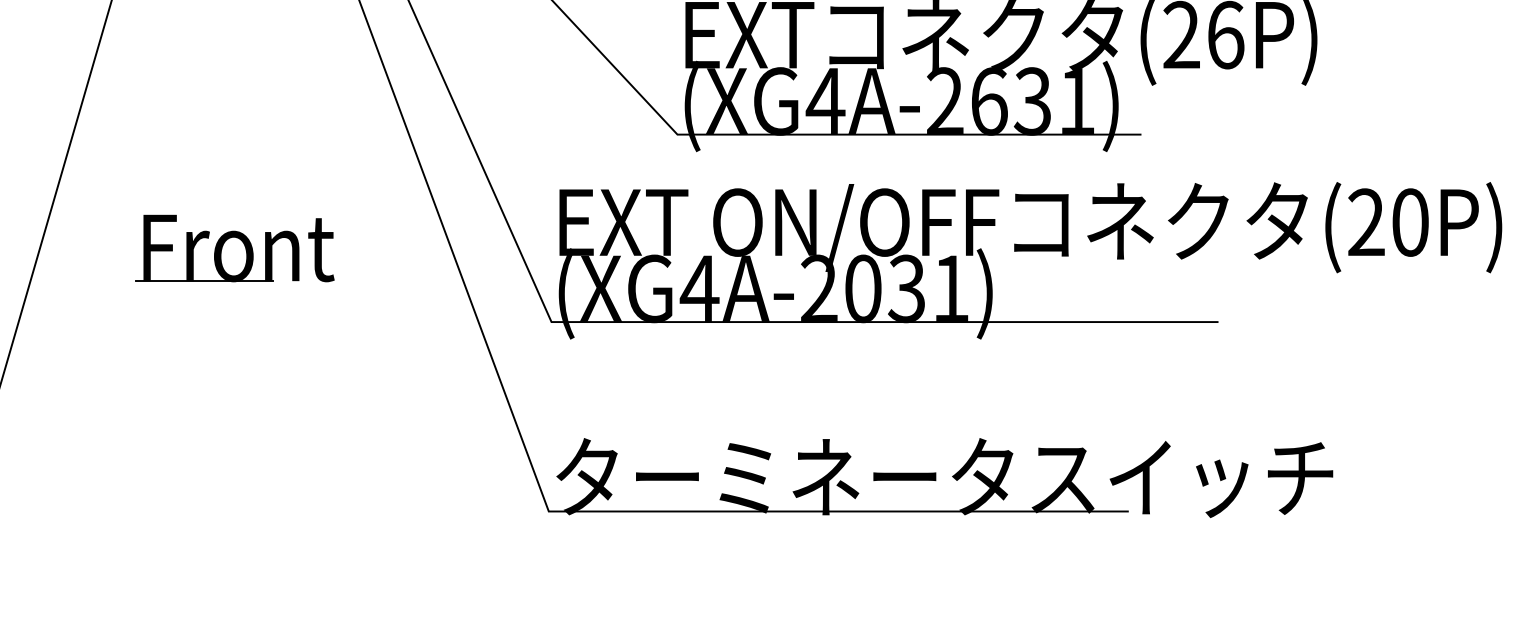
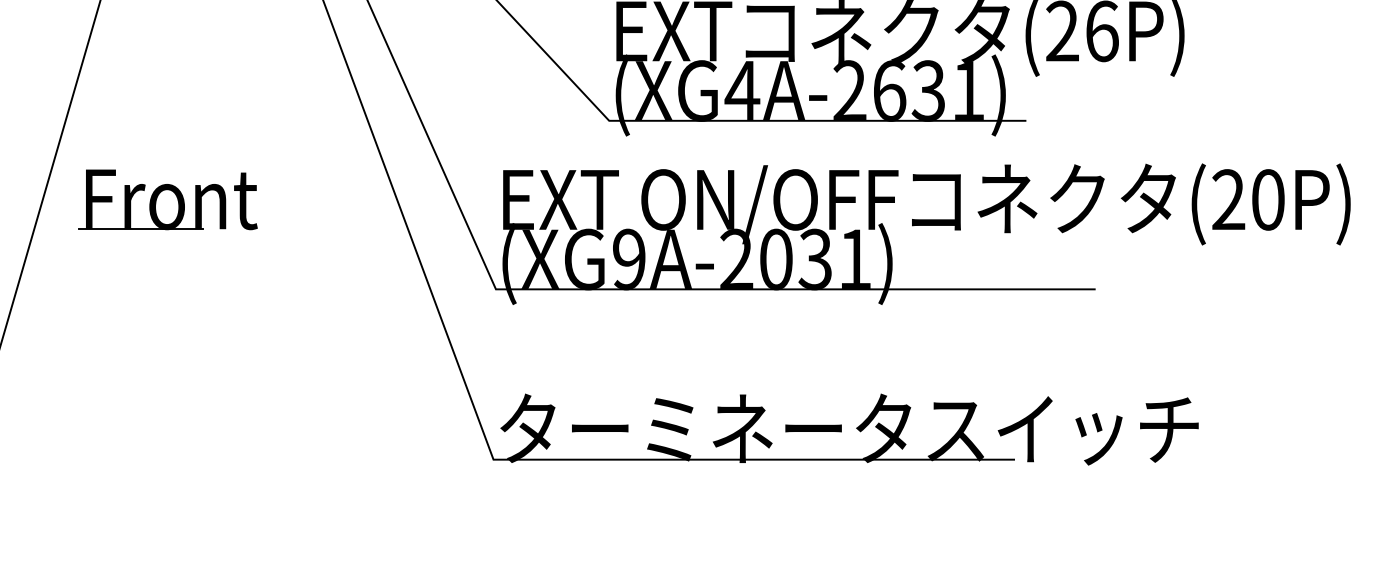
part: (234, 248) -> (167, 199), moved
text: (699, 288) -> (629, 259), (XG4A-2031) -> (XG9A-2031)

